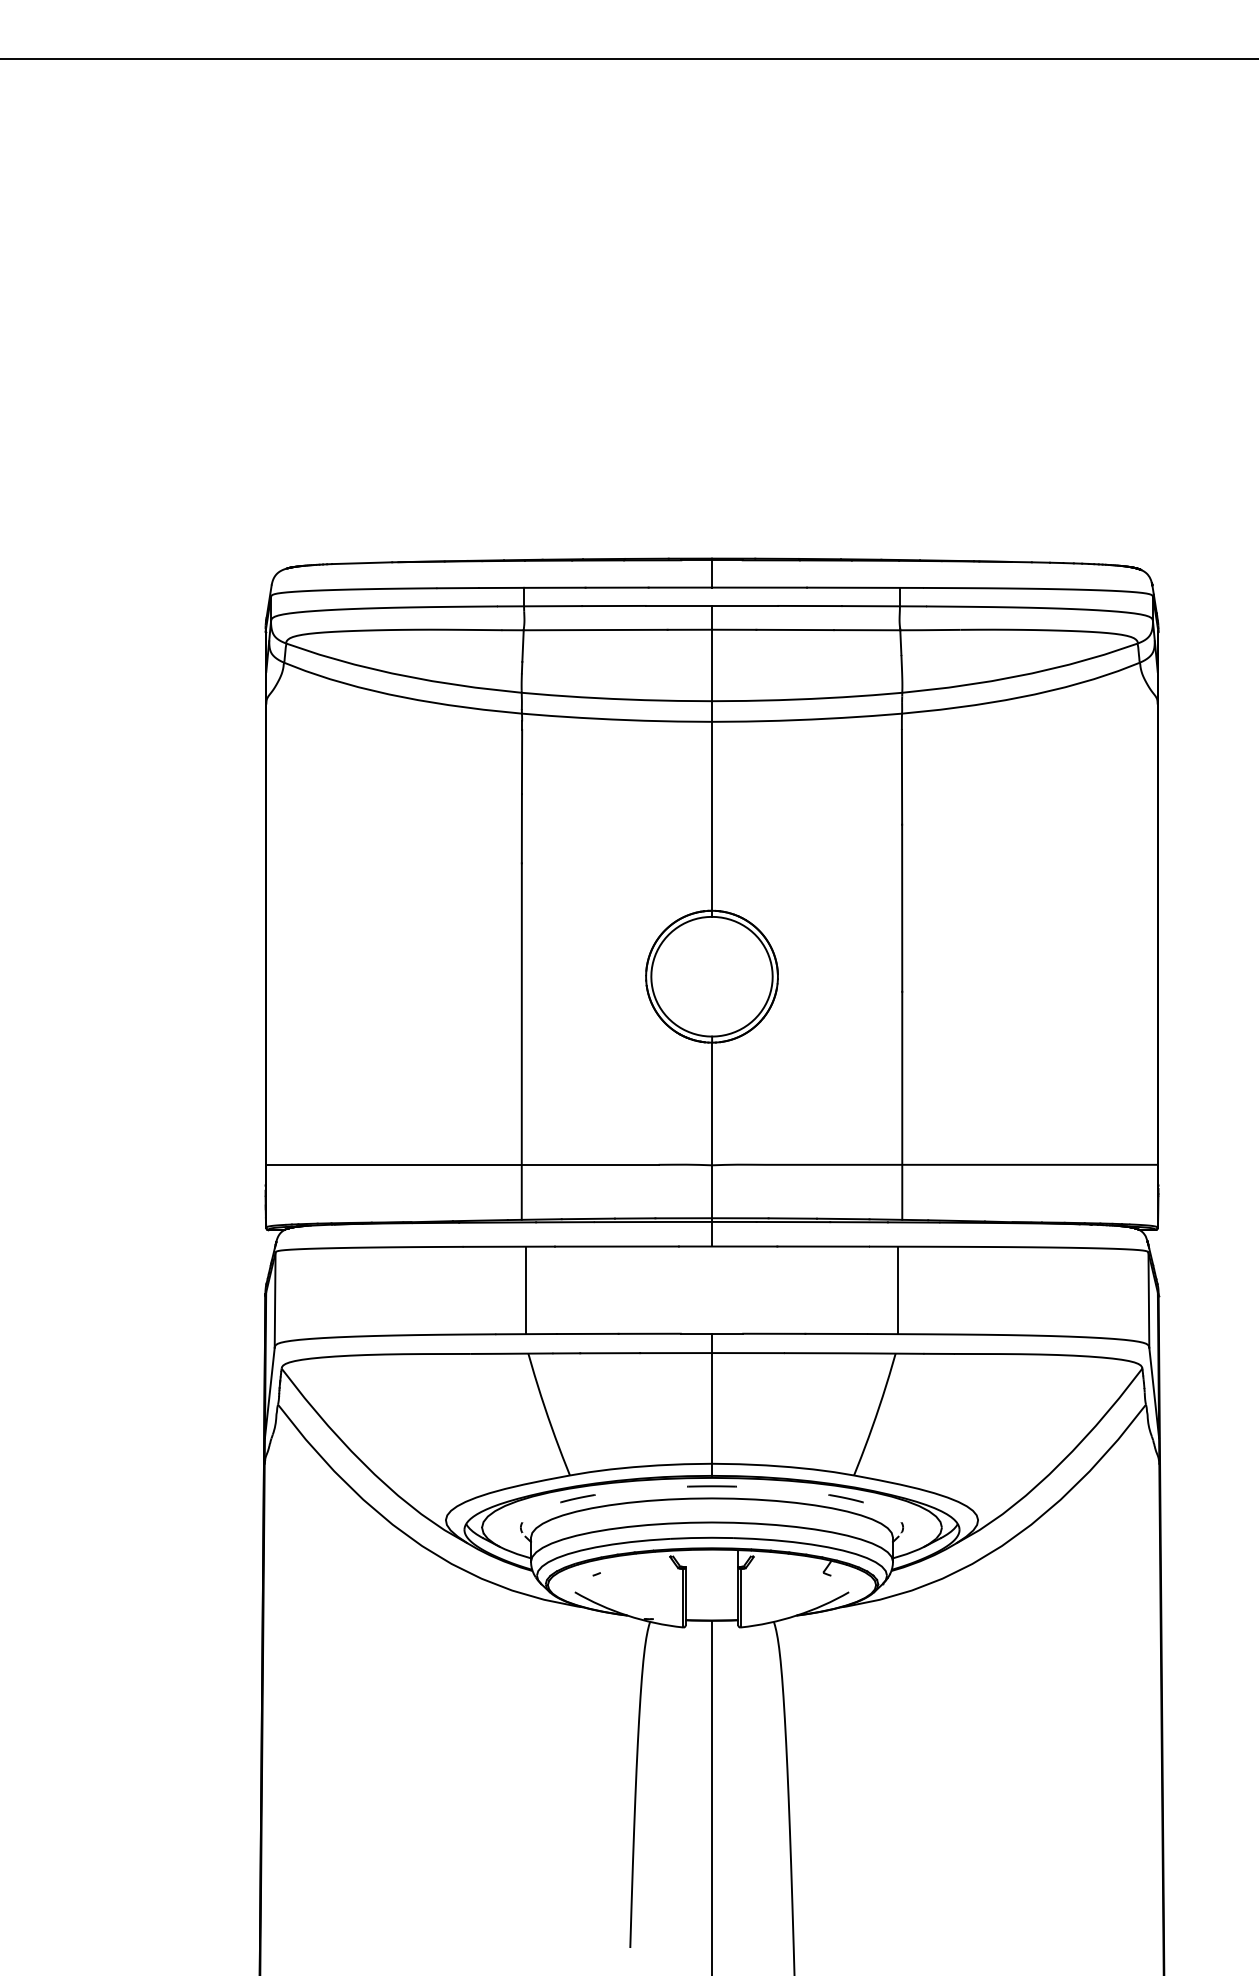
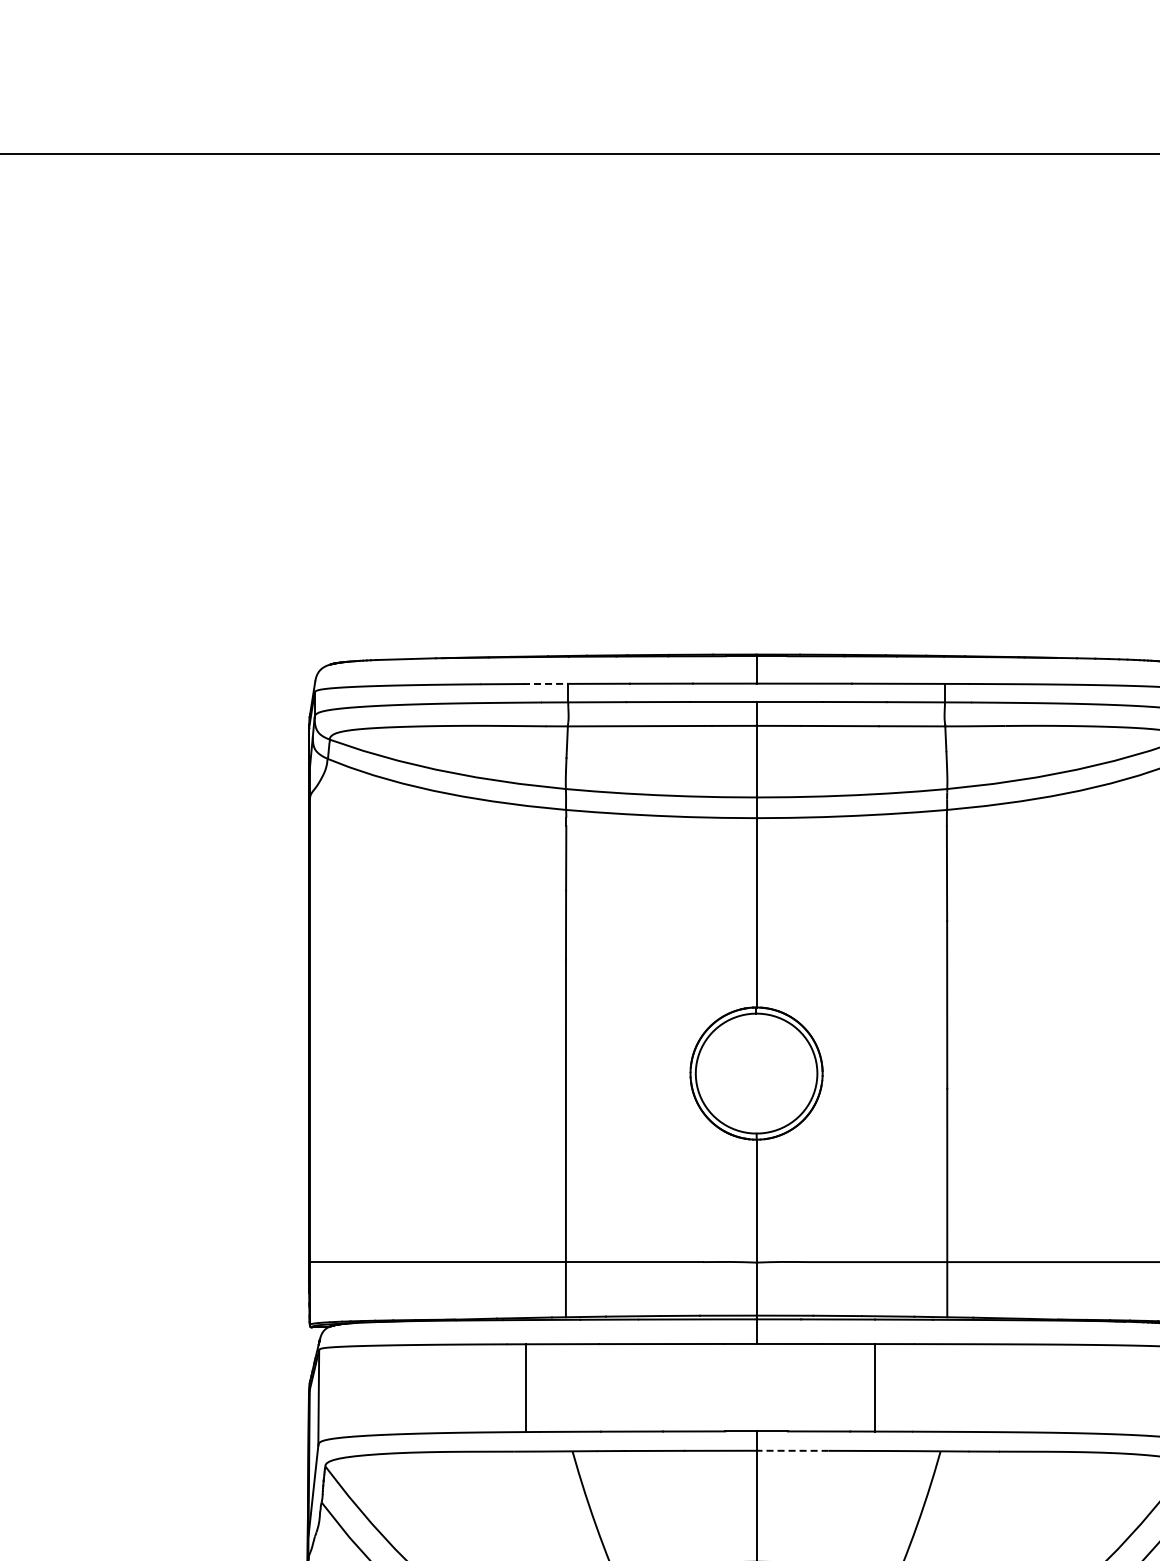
line: (501, 587) -> (545, 683), solid -> dashed
line: (526, 1290) -> (526, 1388), moved
line: (897, 1290) -> (874, 1388), moved
line: (747, 1353) -> (792, 1451), solid -> dashed

